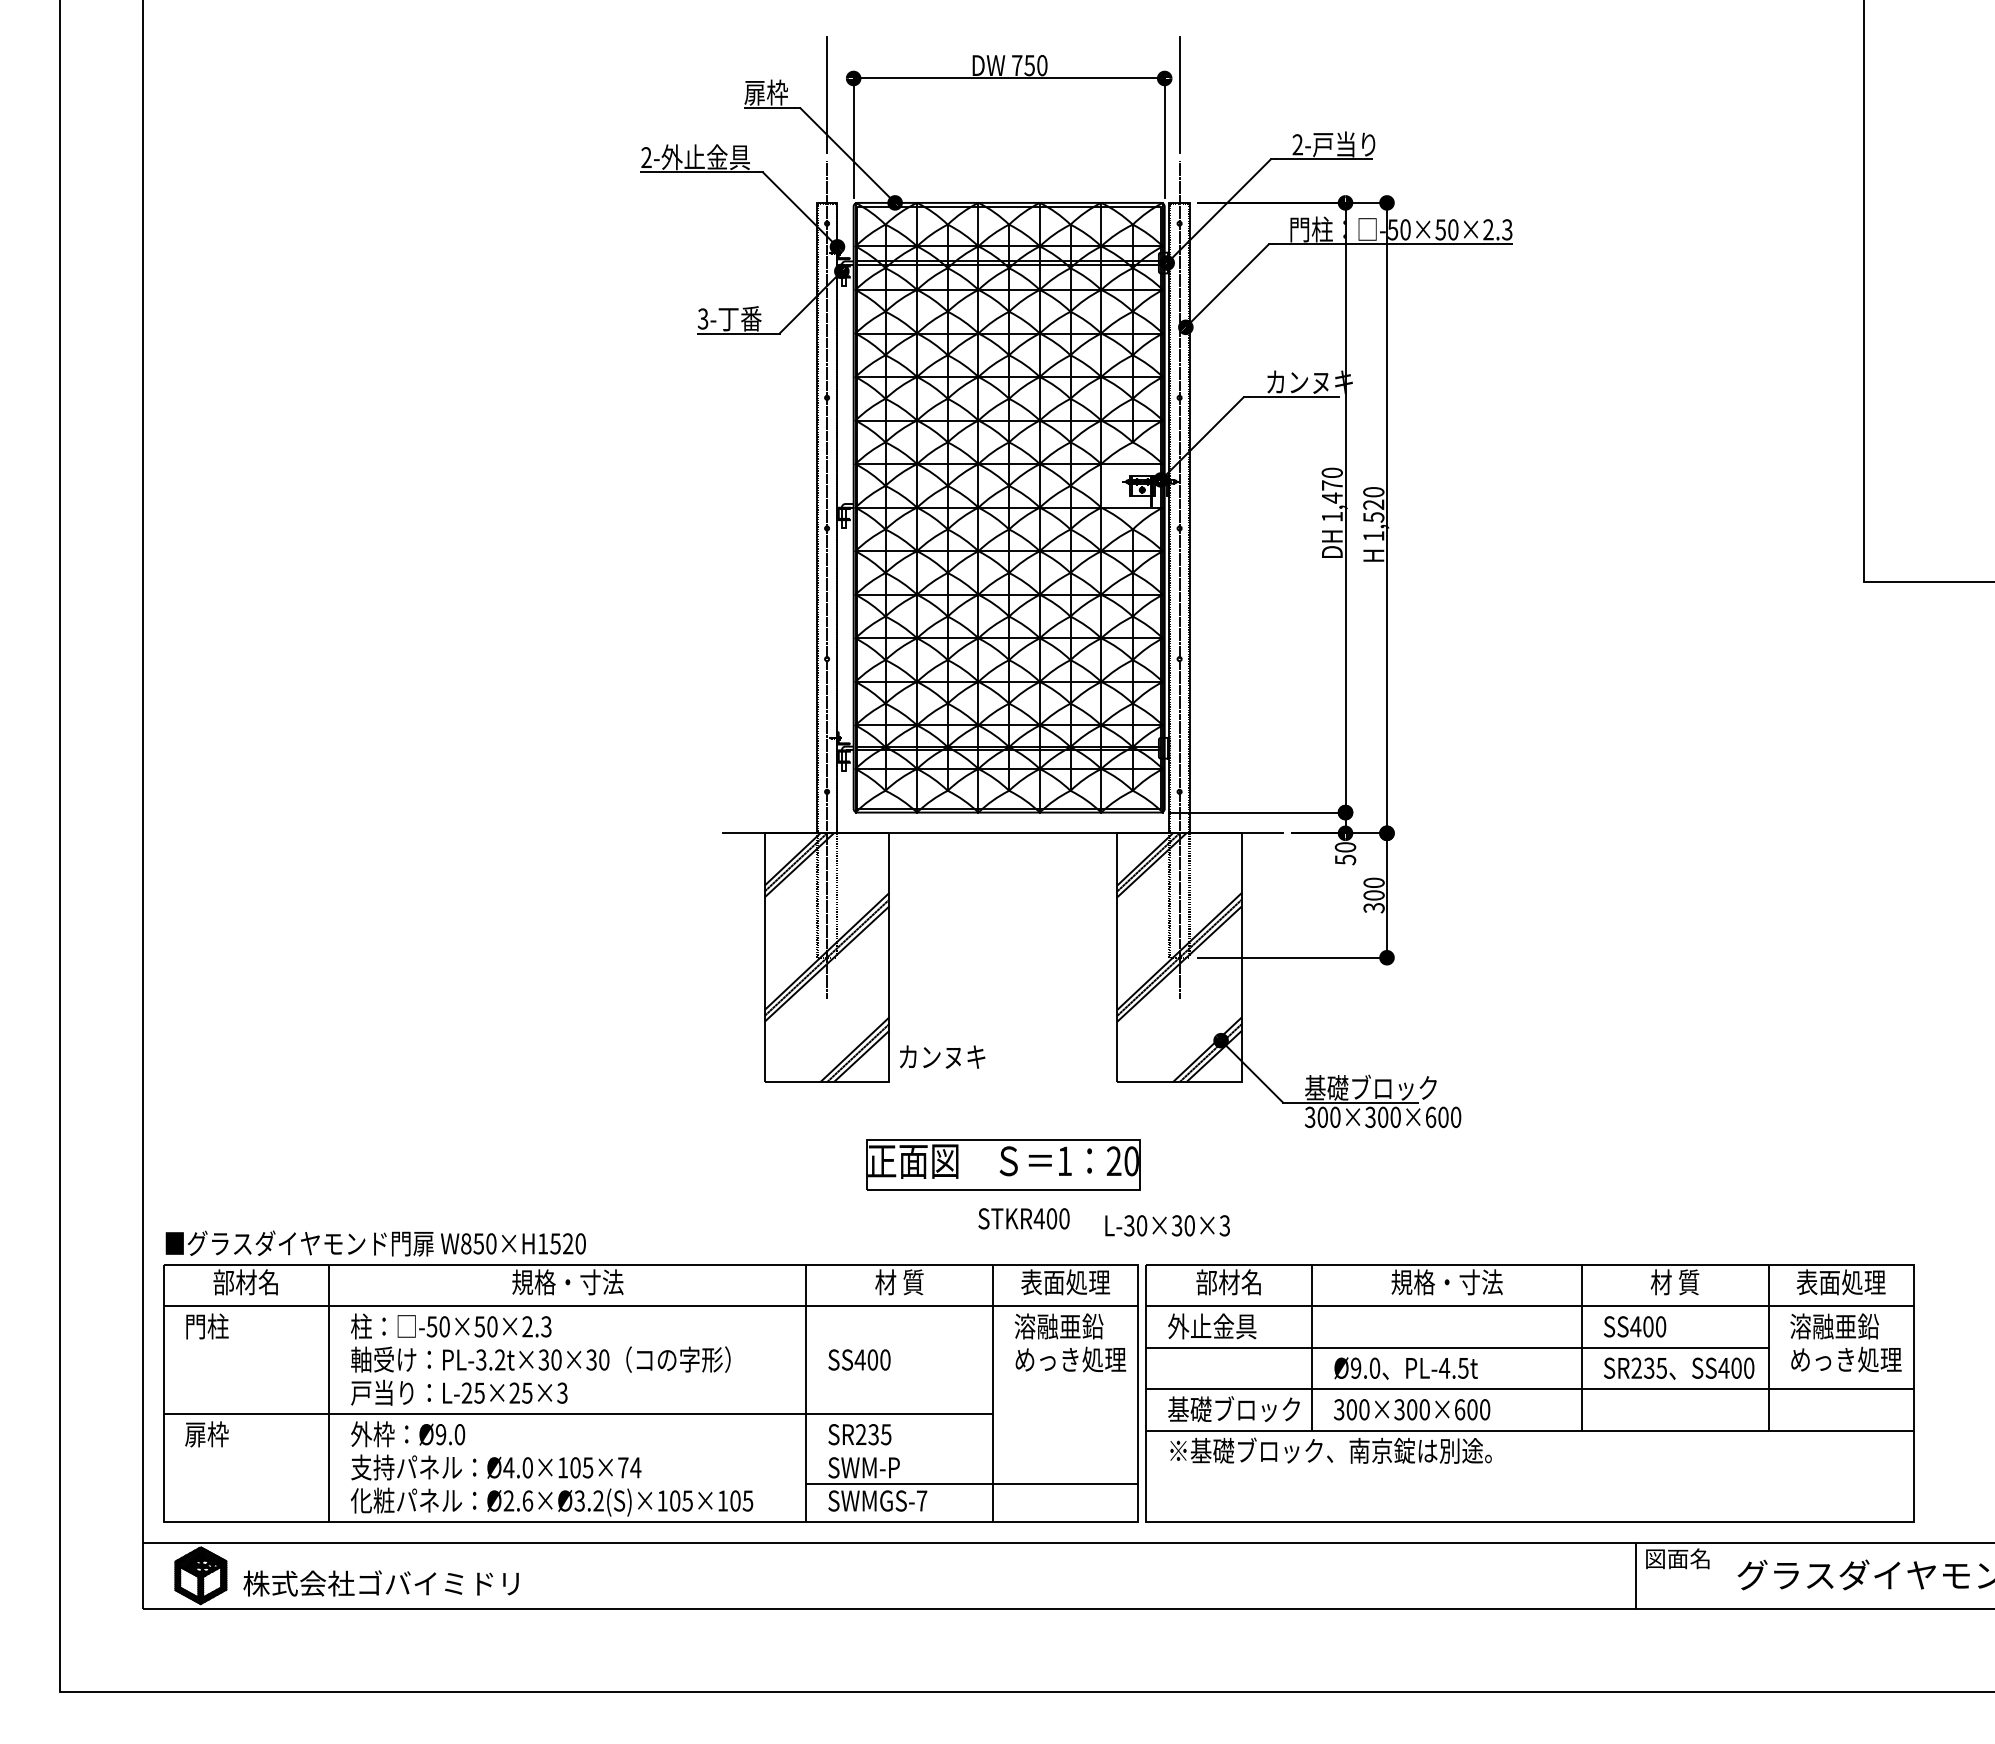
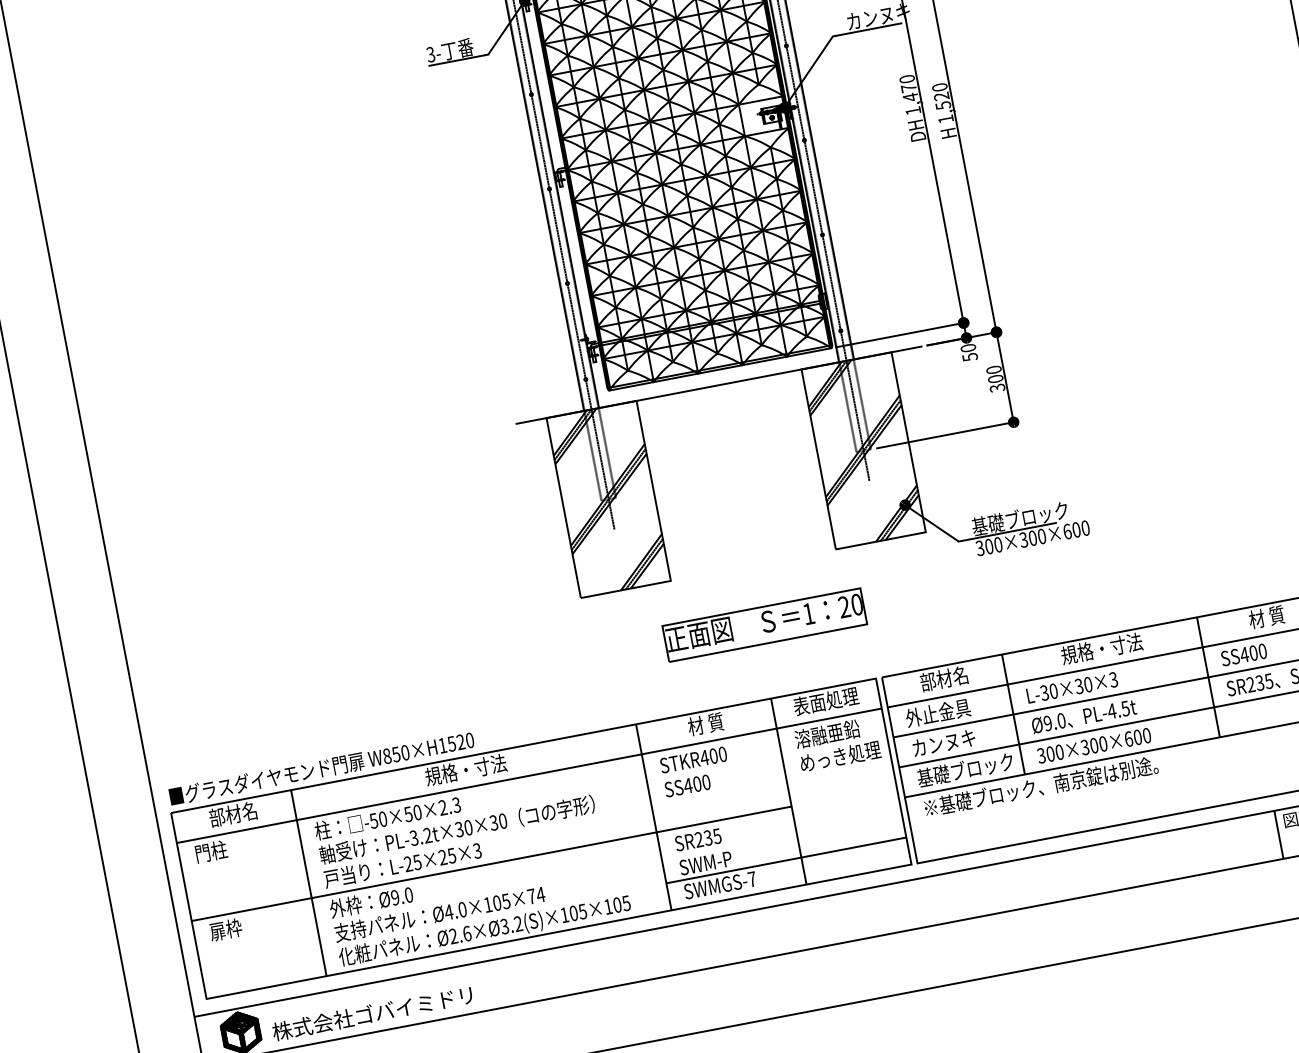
text: (942, 1056) -> (943, 742), moved
text: (1023, 1218) -> (693, 759), moved
text: (1167, 1225) -> (1072, 687), moved

